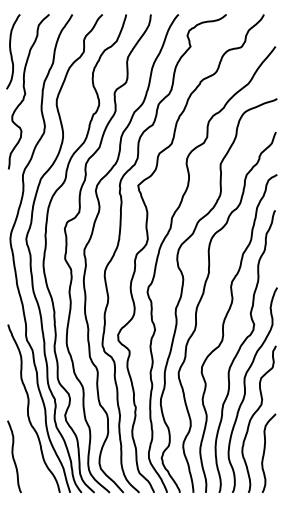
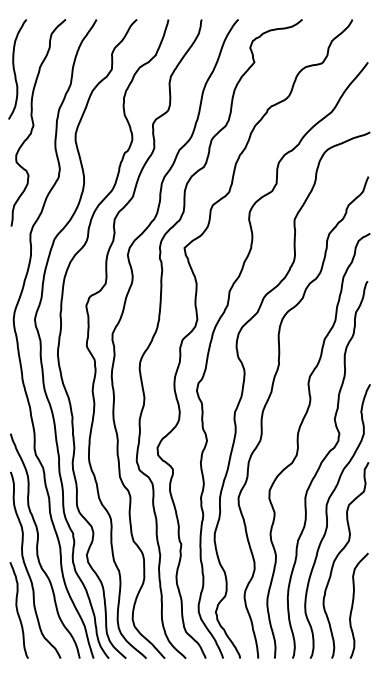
curve: (20, 425) -> (27, 568), added

